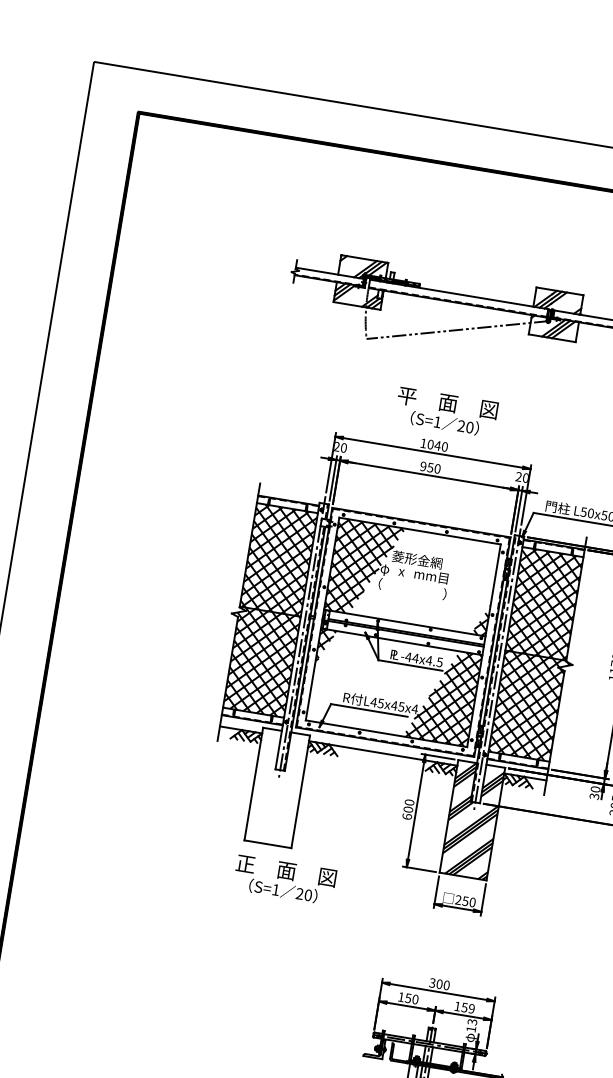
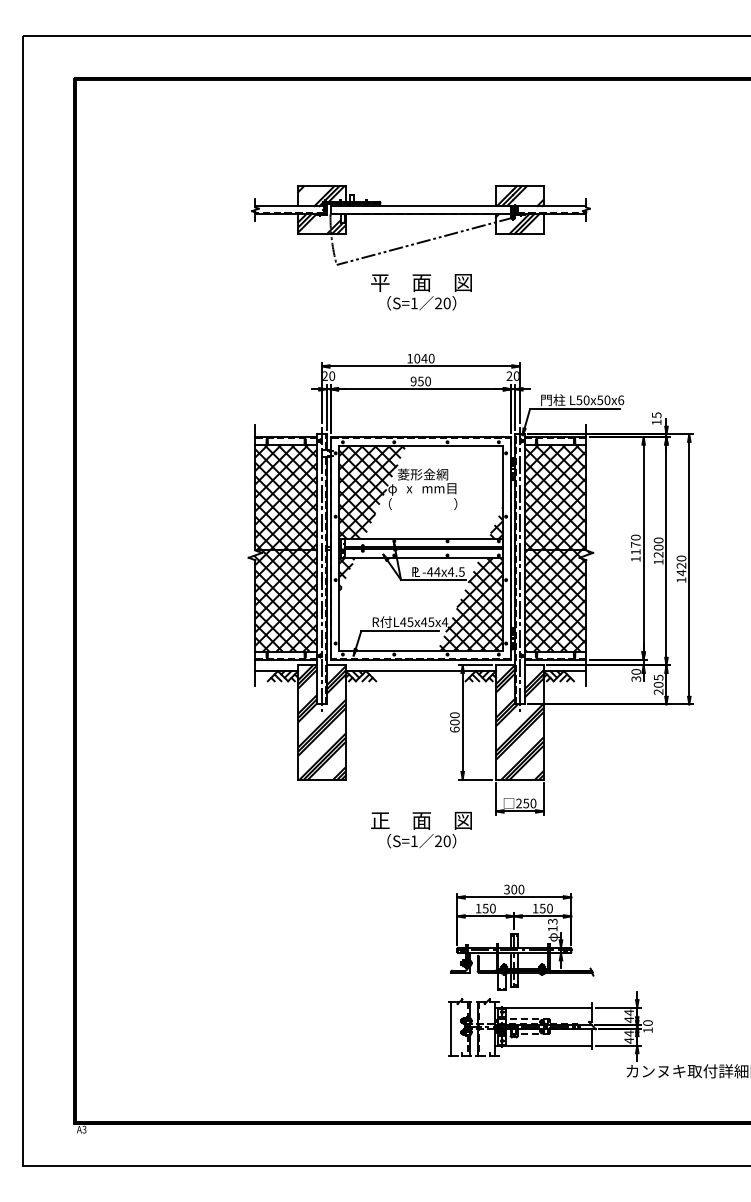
text: (446, 412) -> (421, 292), moved
hatch: (276, 787) -> (321, 722), added
text: (284, 879) -> (421, 829), moved
text: (471, 1008) -> (549, 908), 159 -> 150

